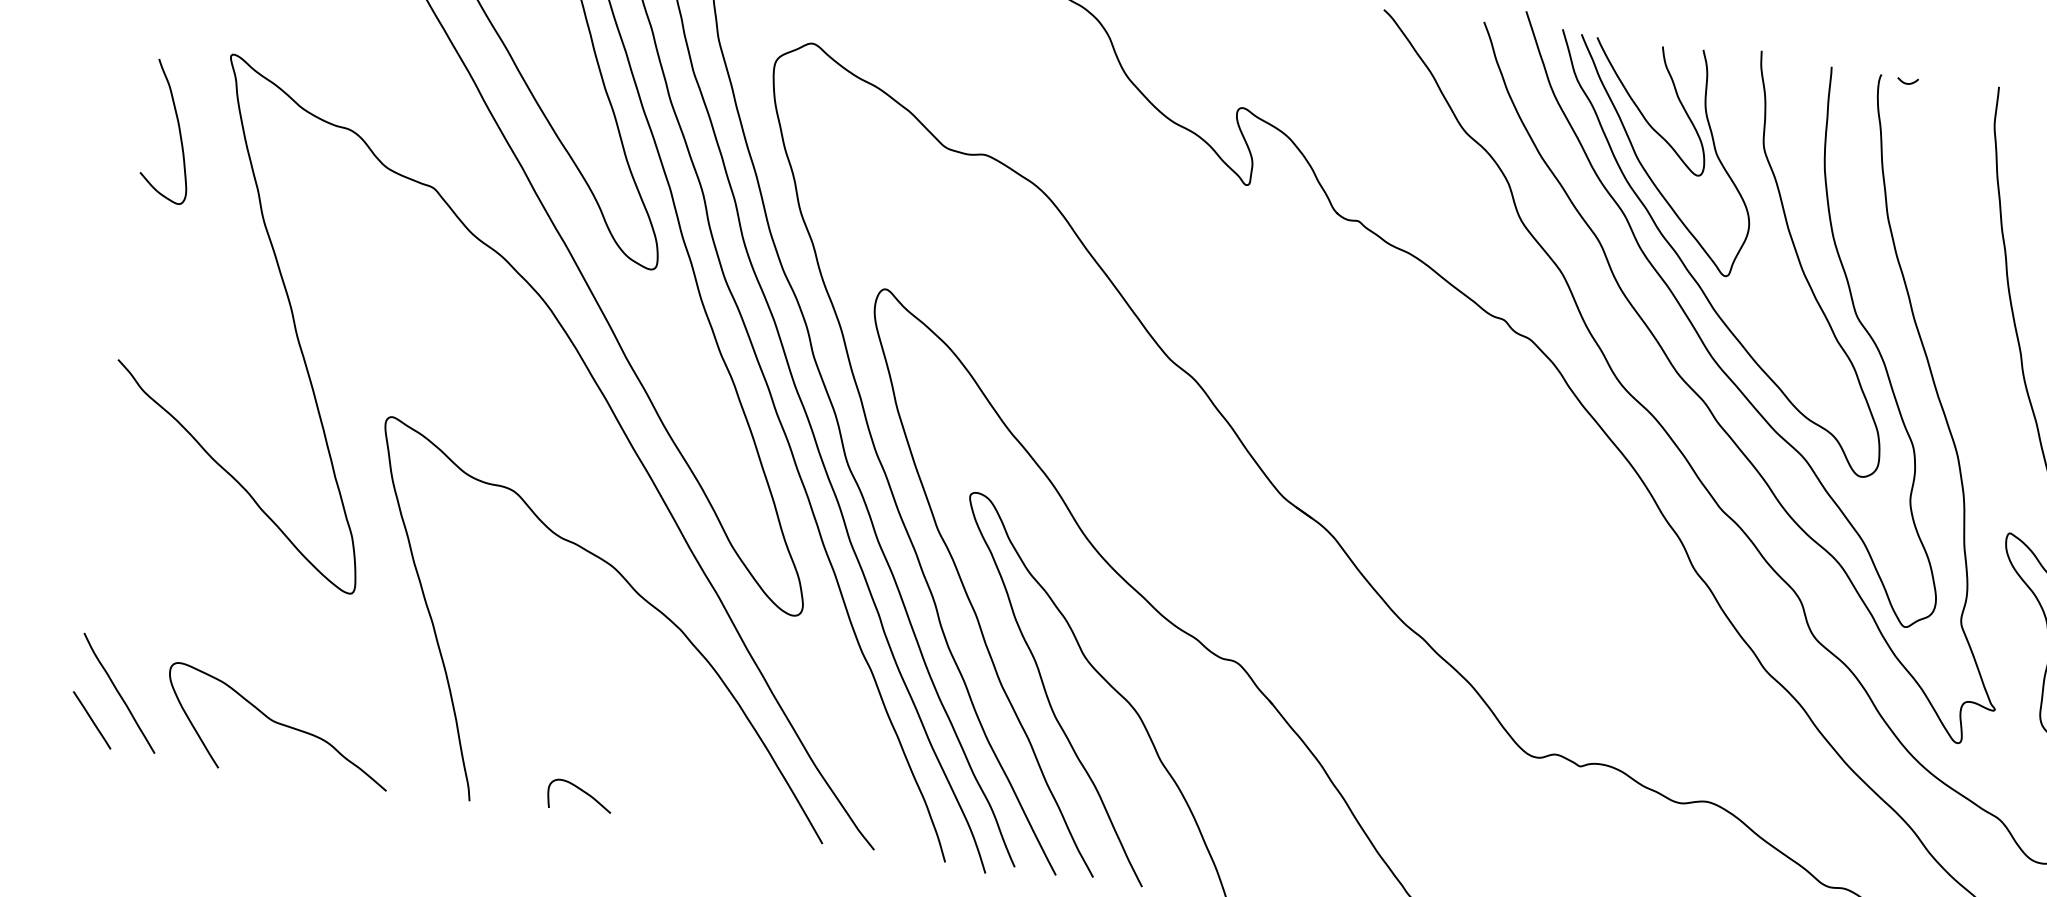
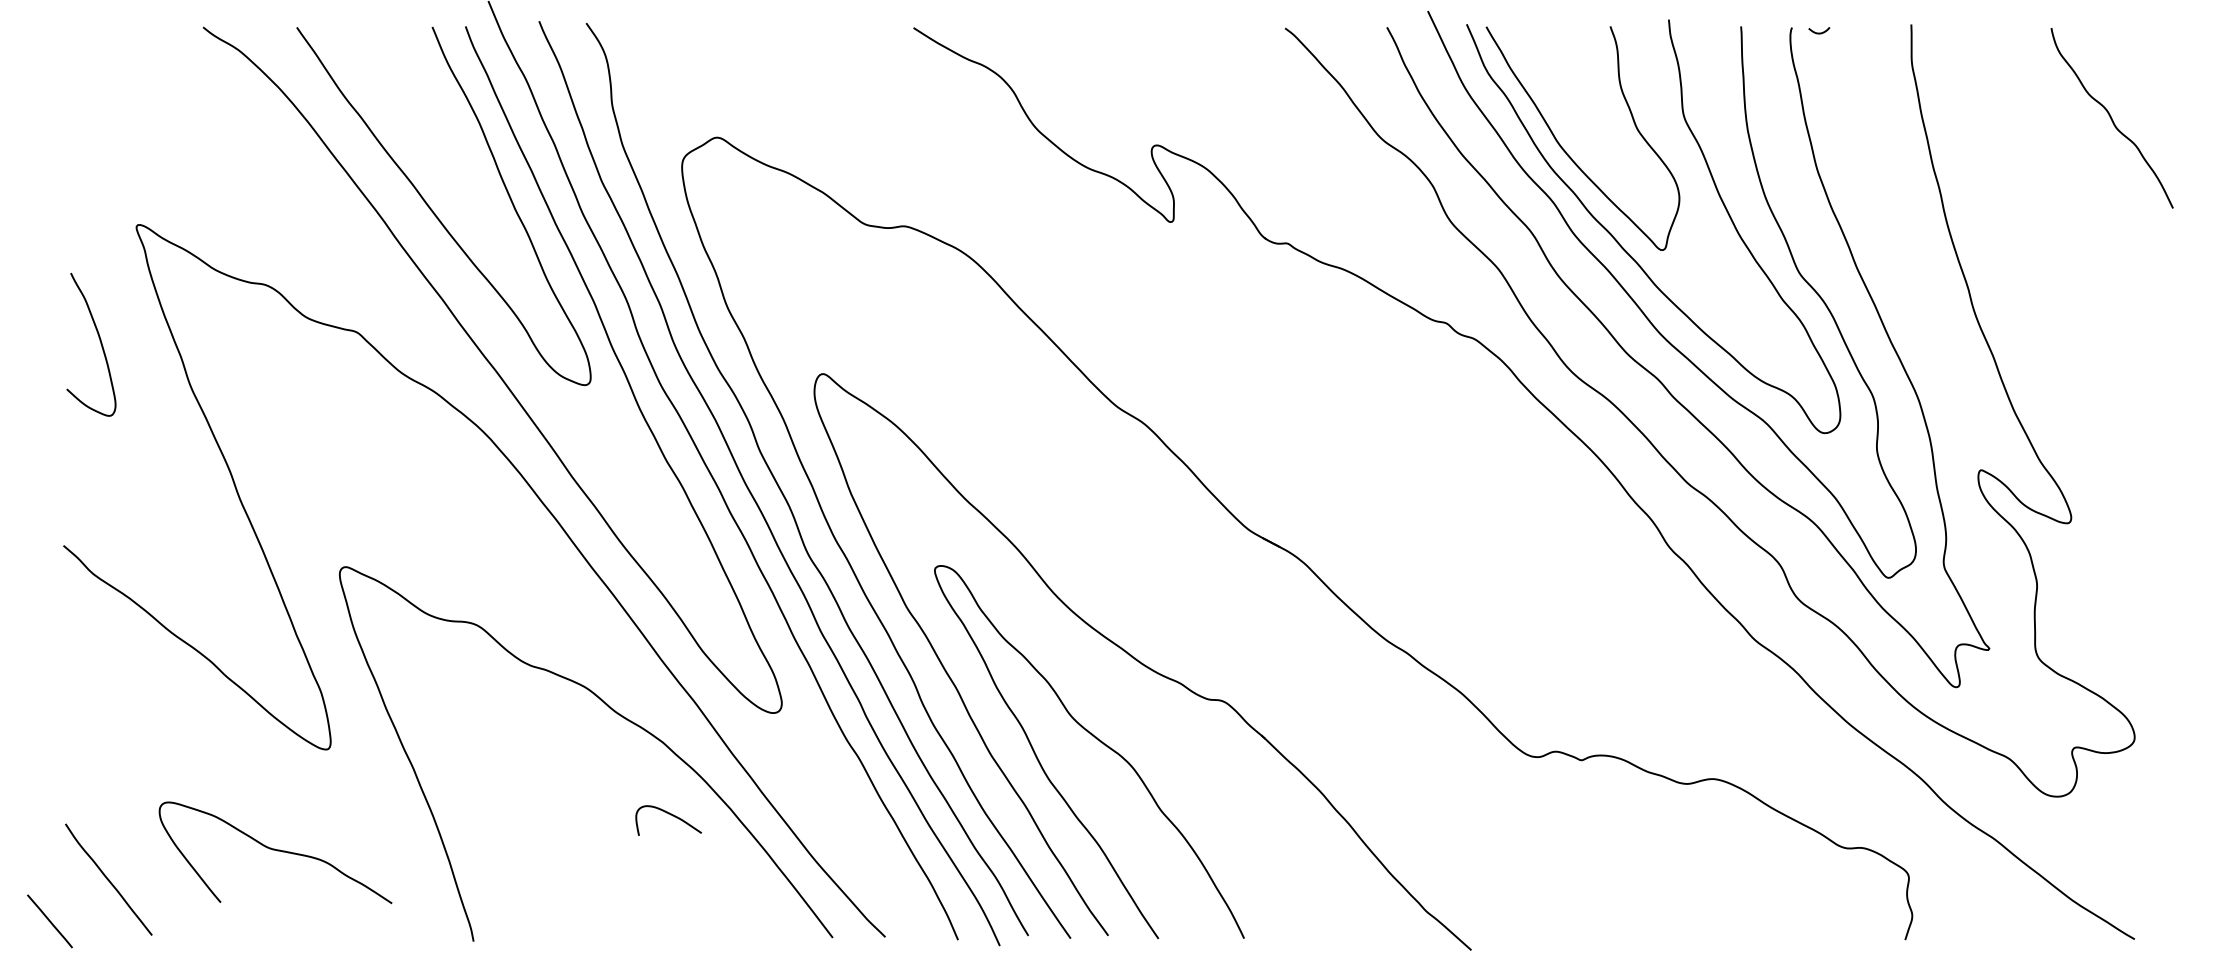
curve: (1642, 112) -> (1557, 97), removed
curve: (178, 128) -> (99, 340), moved
line: (91, 720) -> (49, 921), moved
curve: (278, 724) -> (275, 850), moved
curve: (582, 792) -> (670, 815), moved

